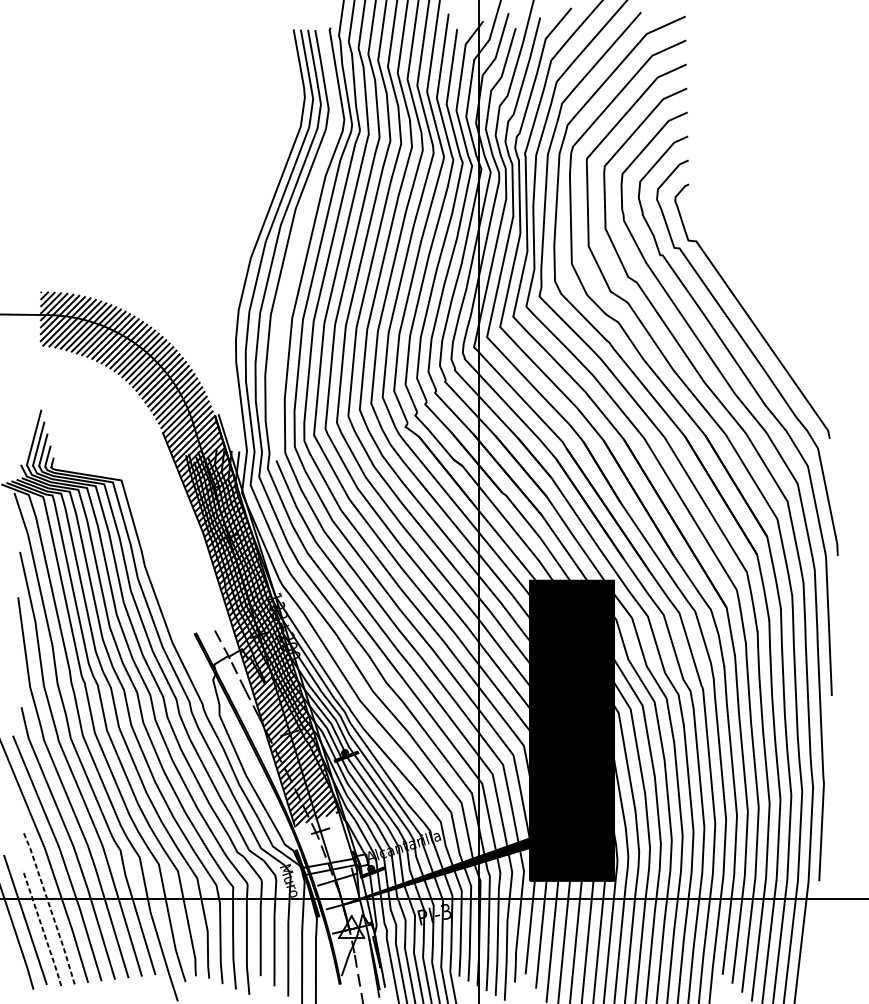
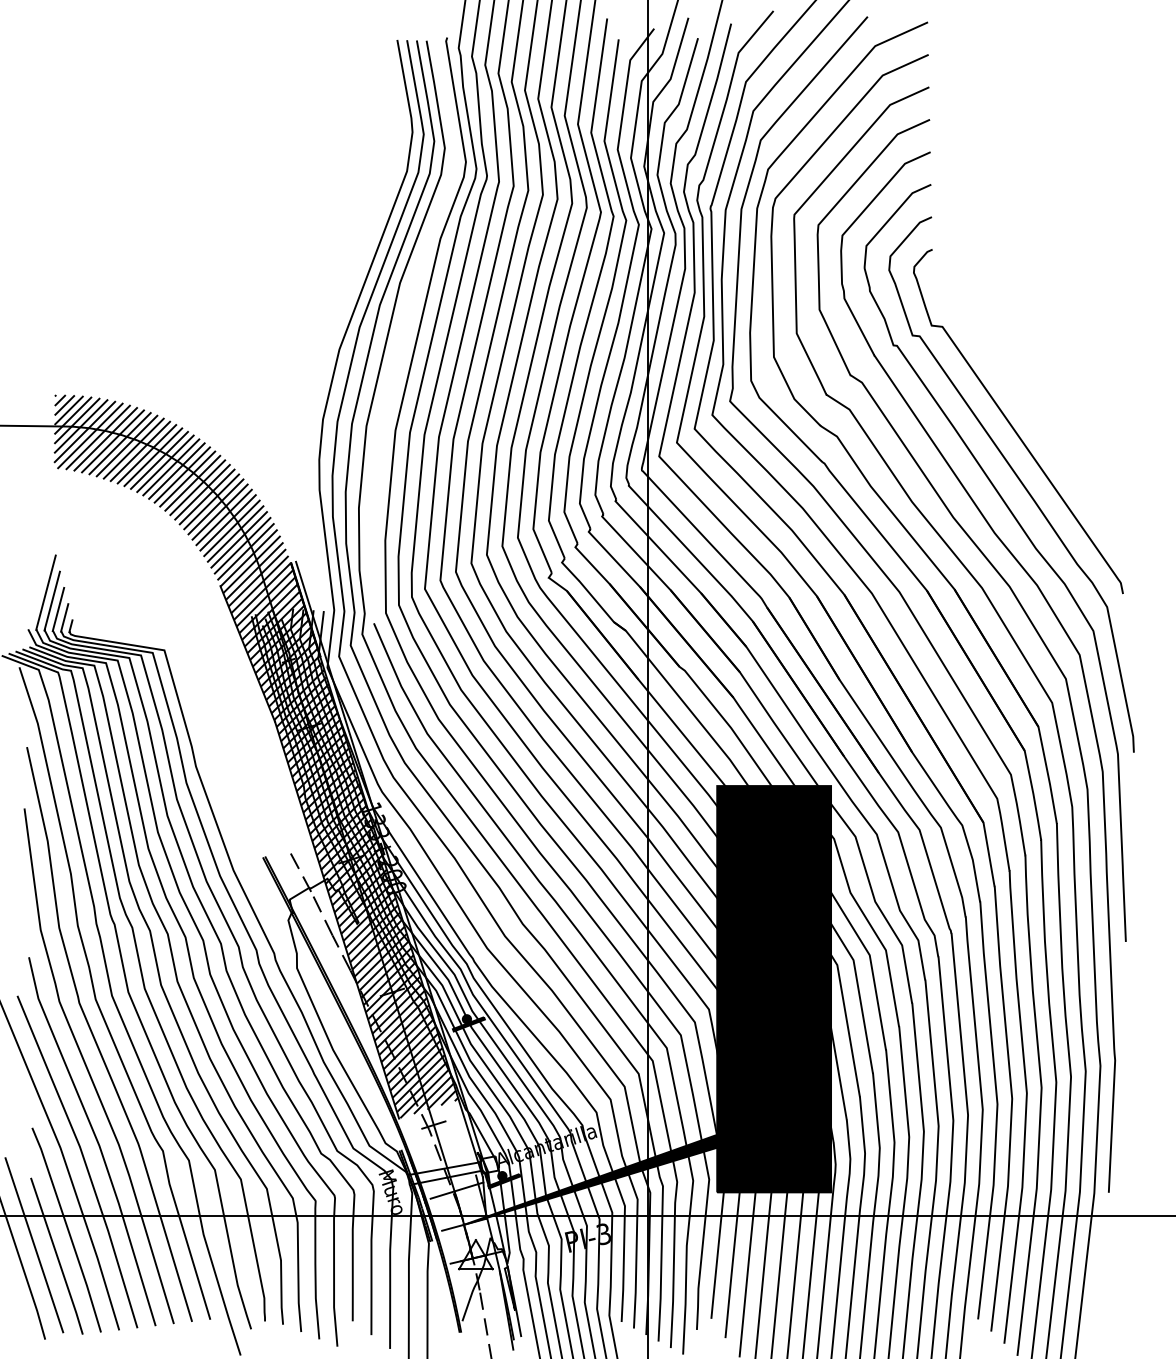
line: (49, 908) -> (67, 1229), dashed -> solid
line: (42, 928) -> (57, 1256), dashed -> solid

